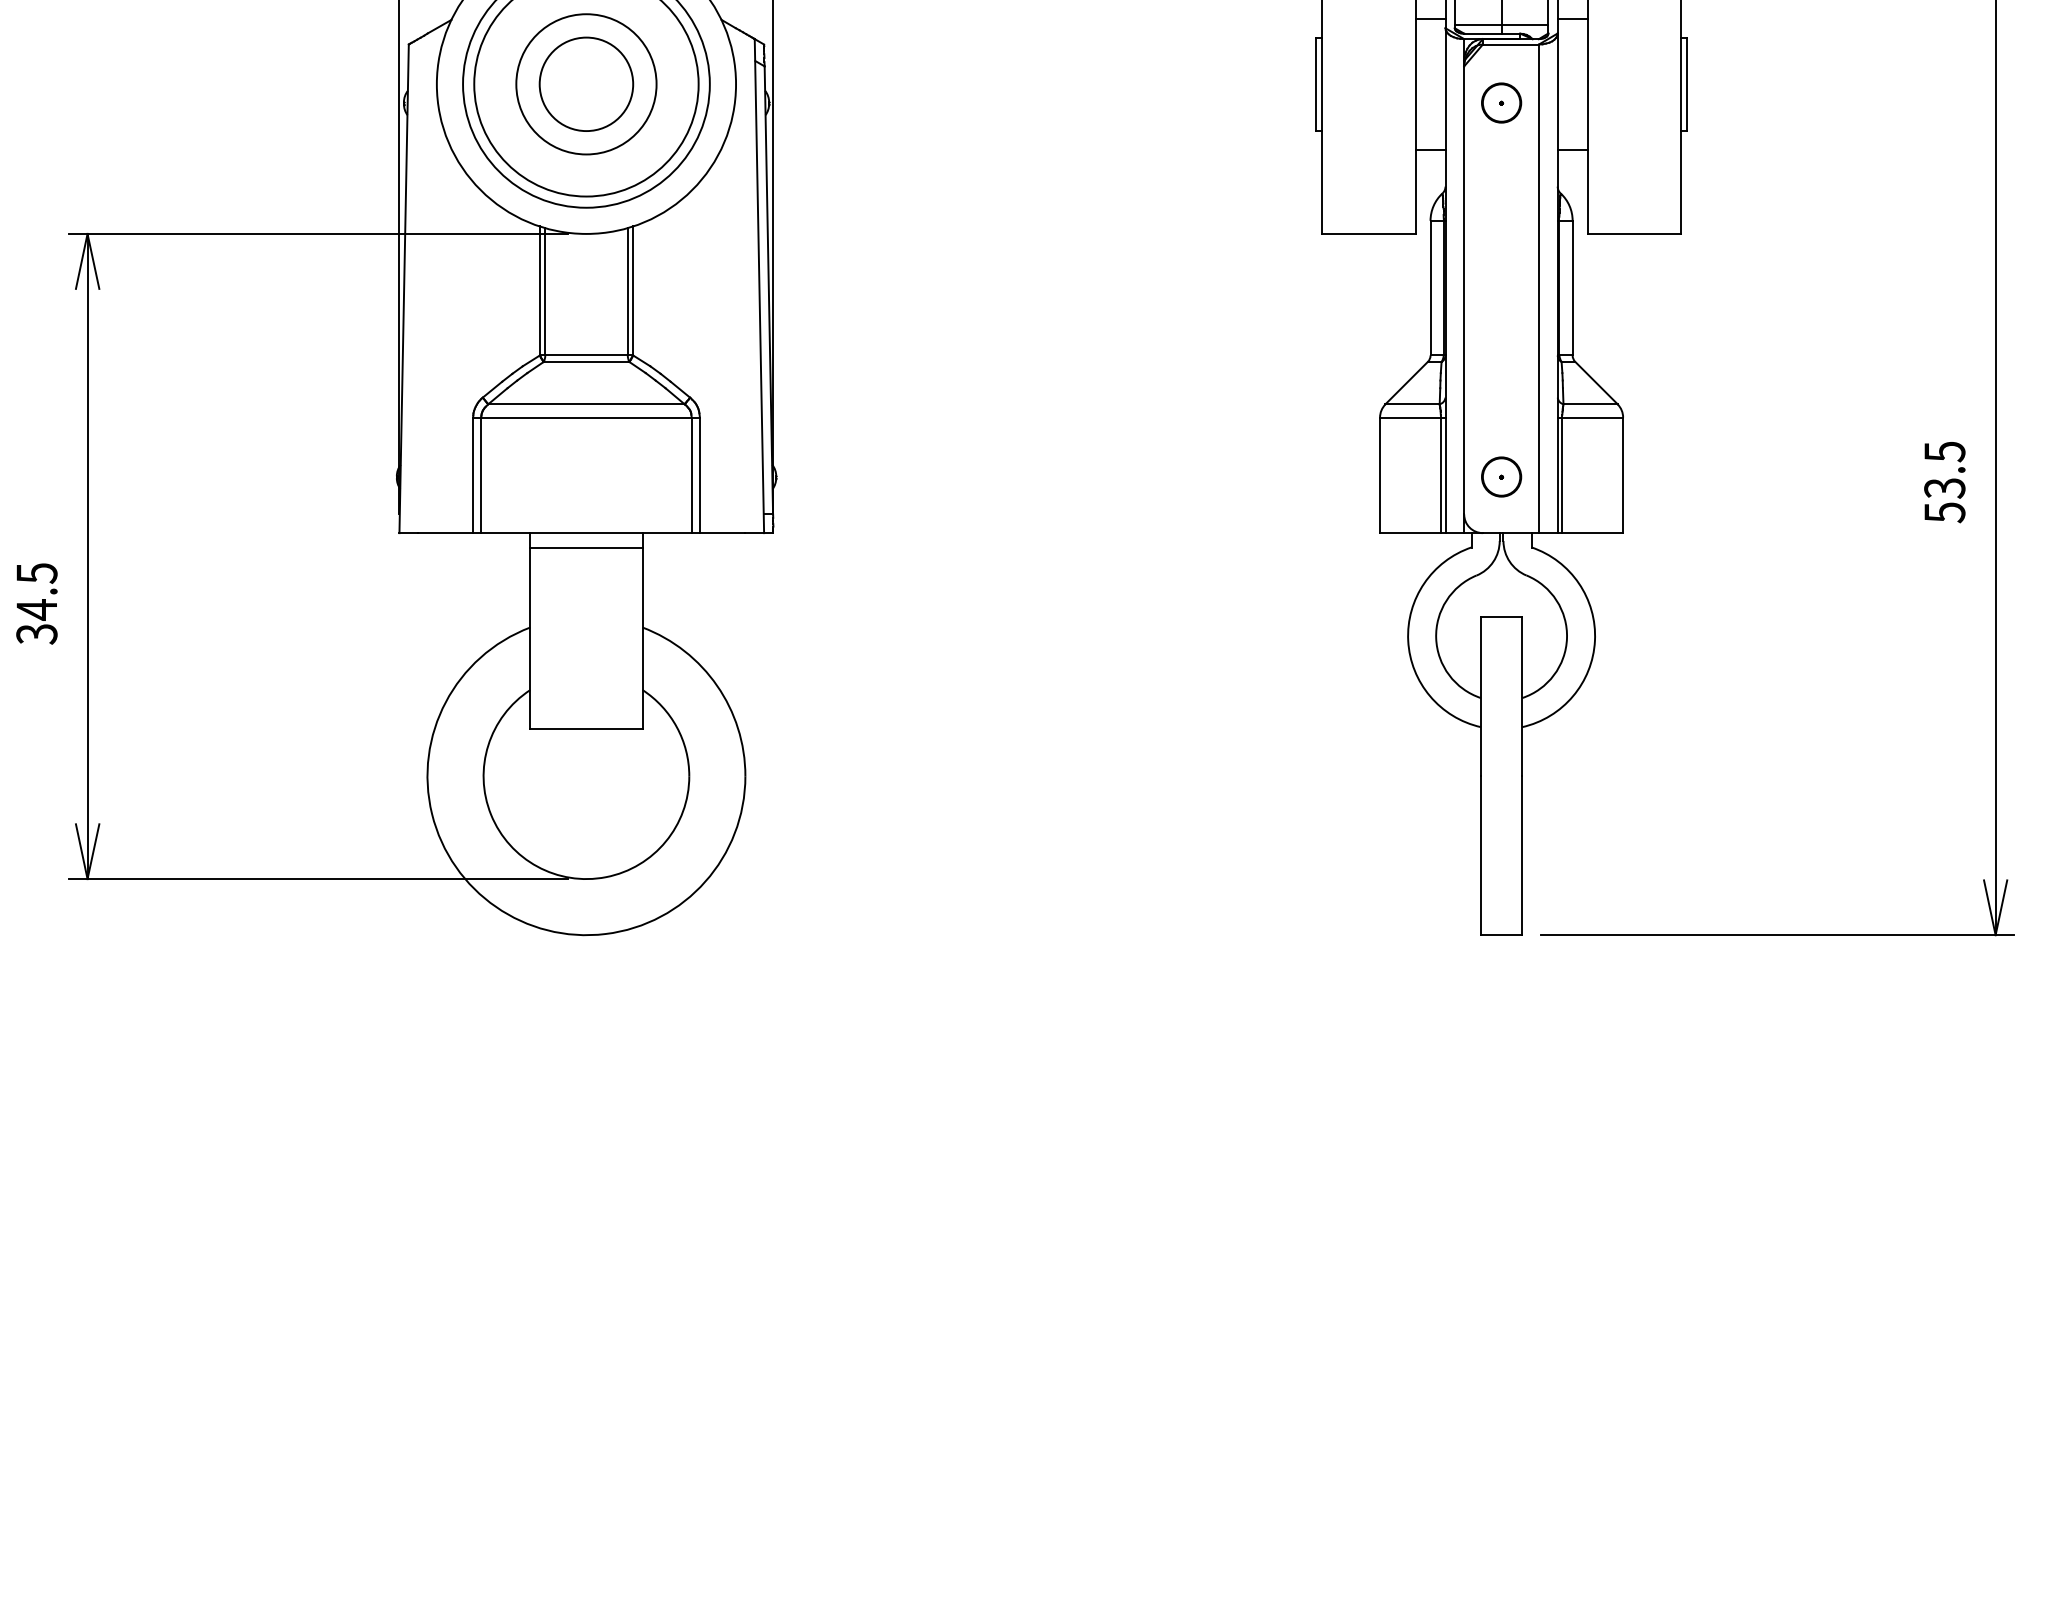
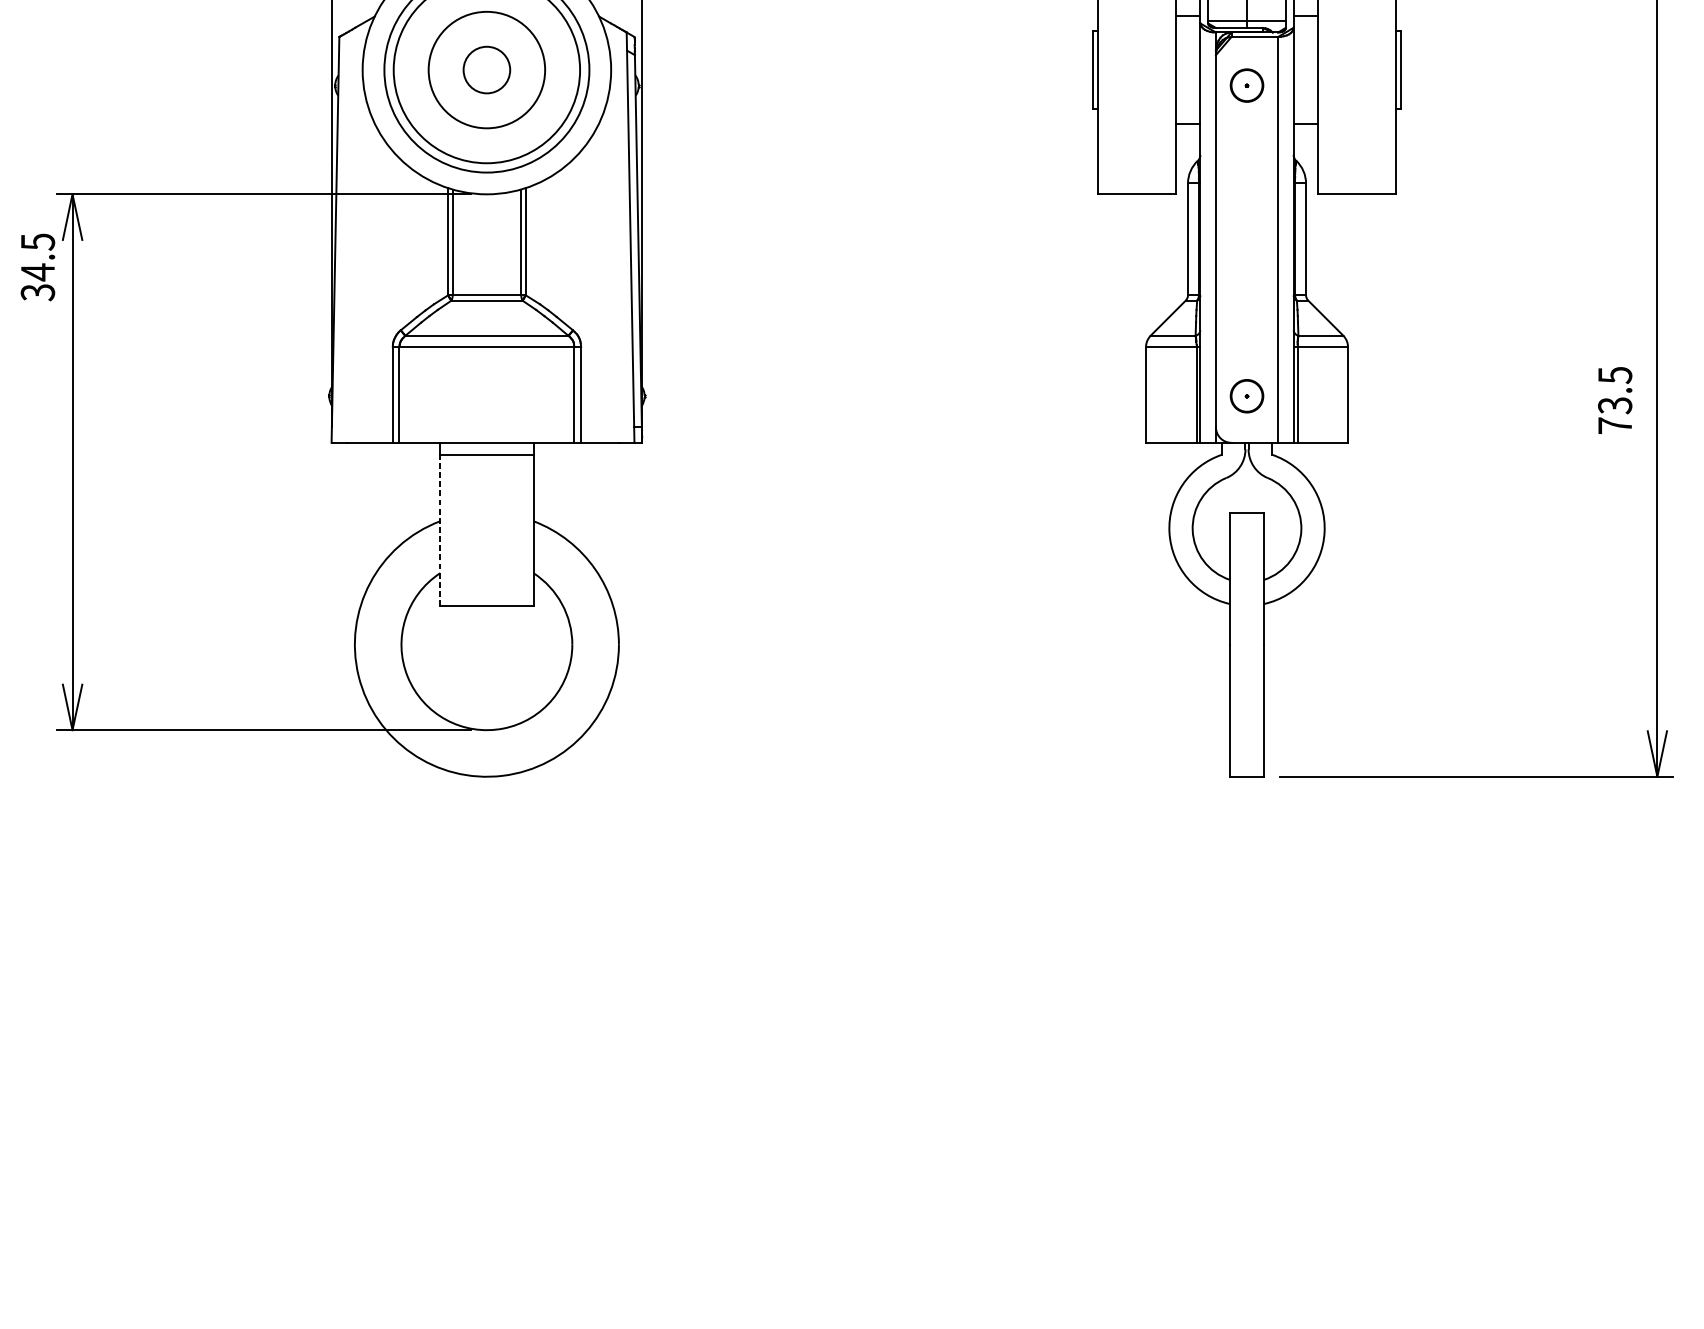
circle: (586, 84) -> (486, 70), size x0.6
text: (1944, 512) -> (1614, 425), 53.5 -> 73.5
text: (36, 603) -> (37, 267), moved
line: (530, 638) -> (440, 530), solid -> dashed

